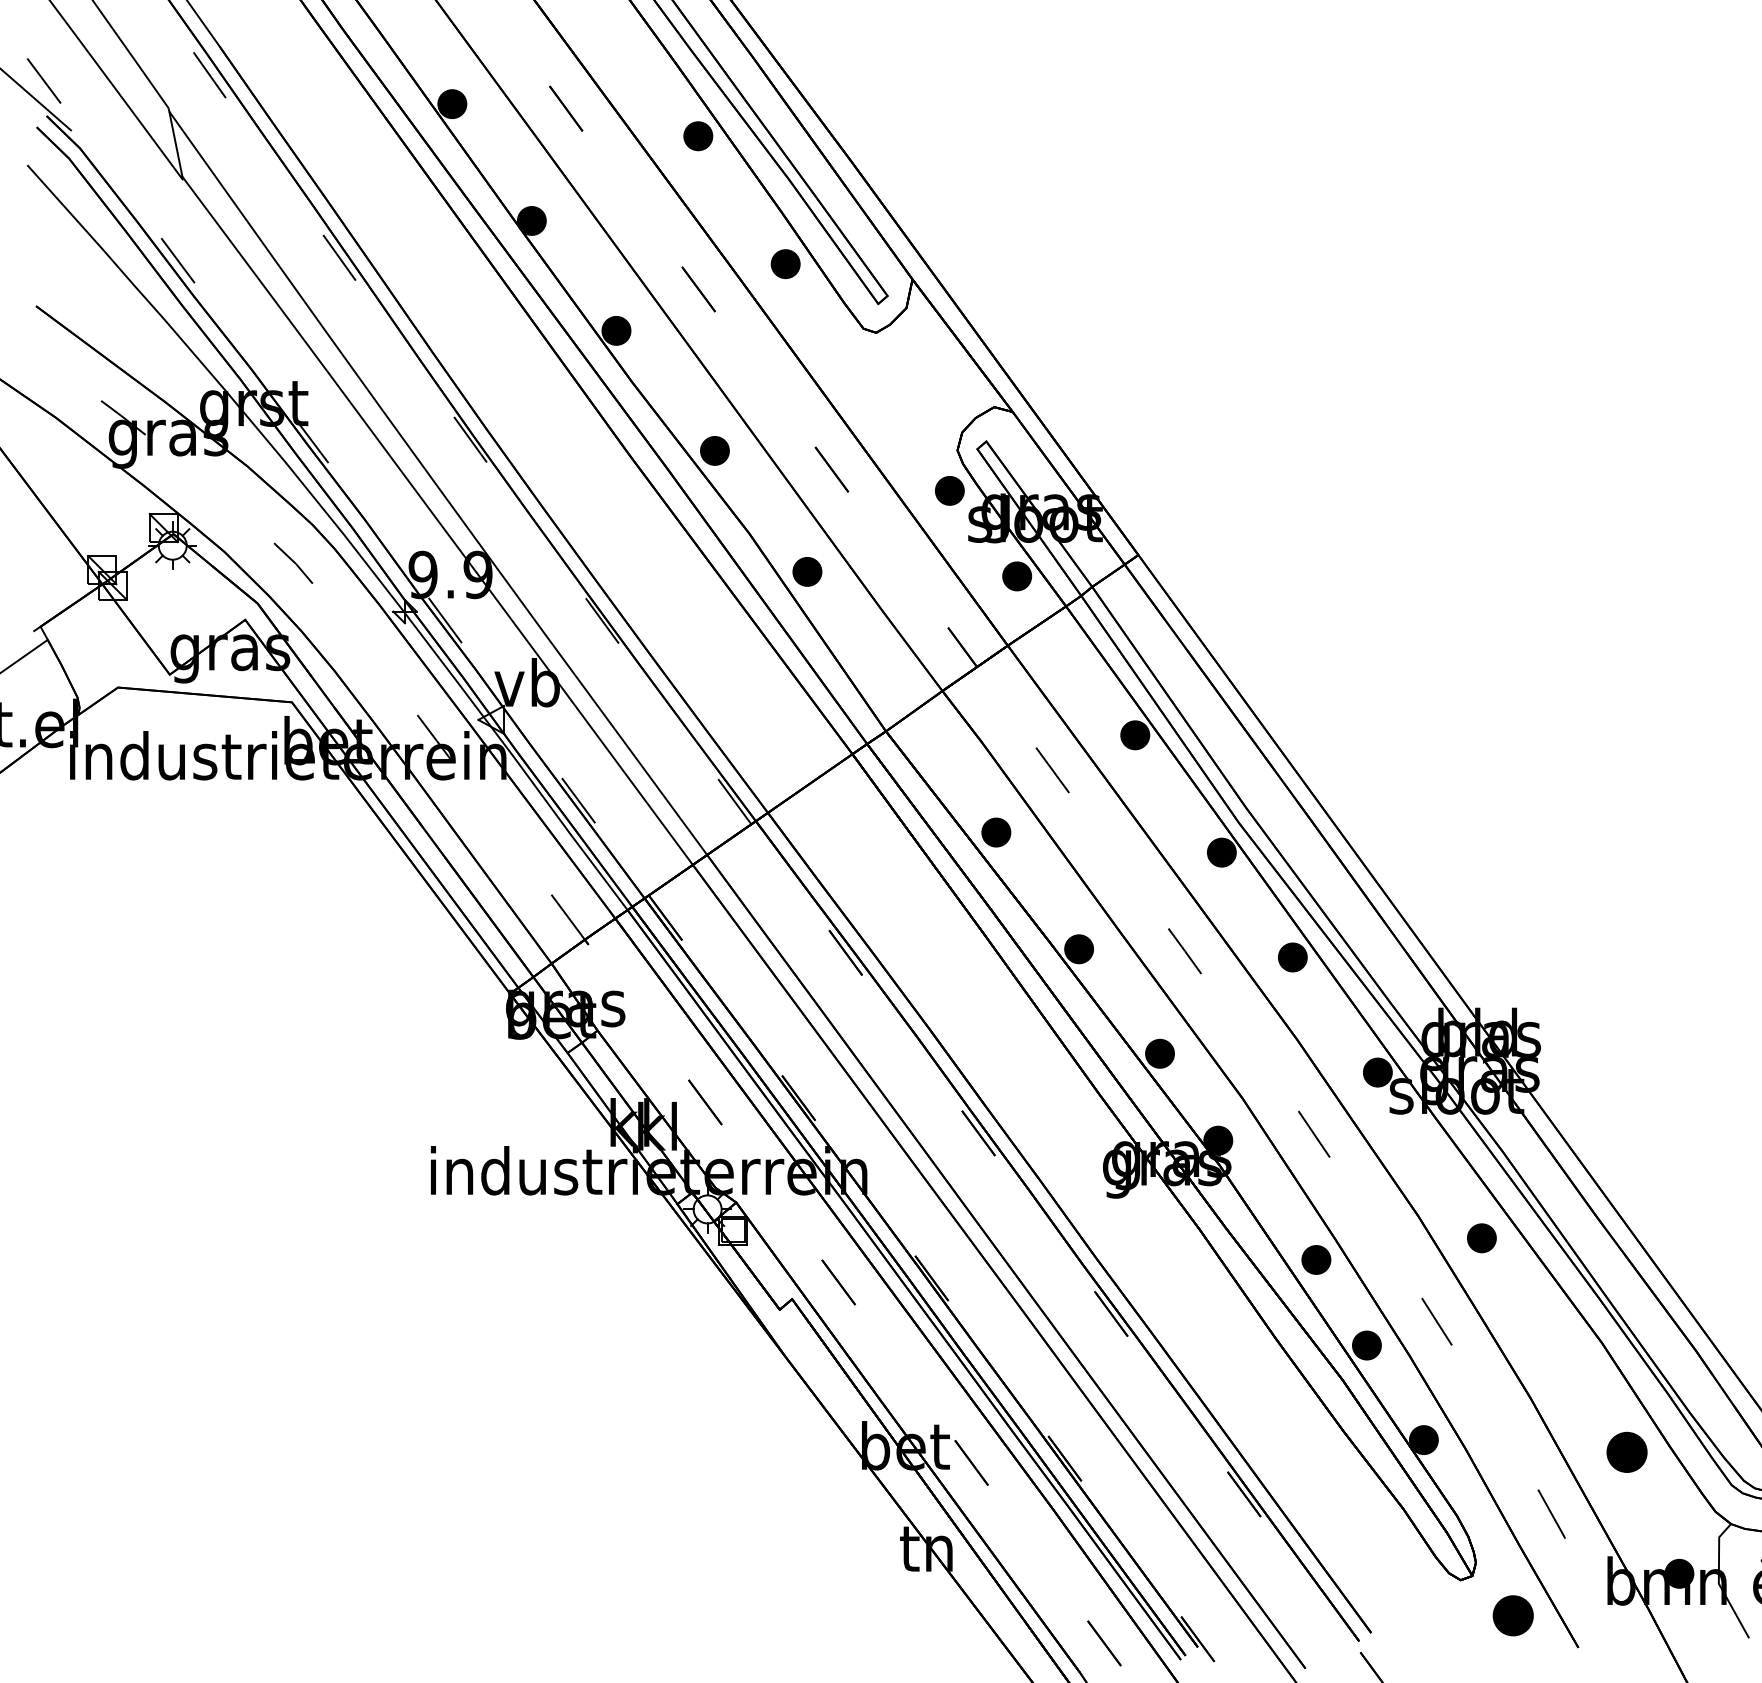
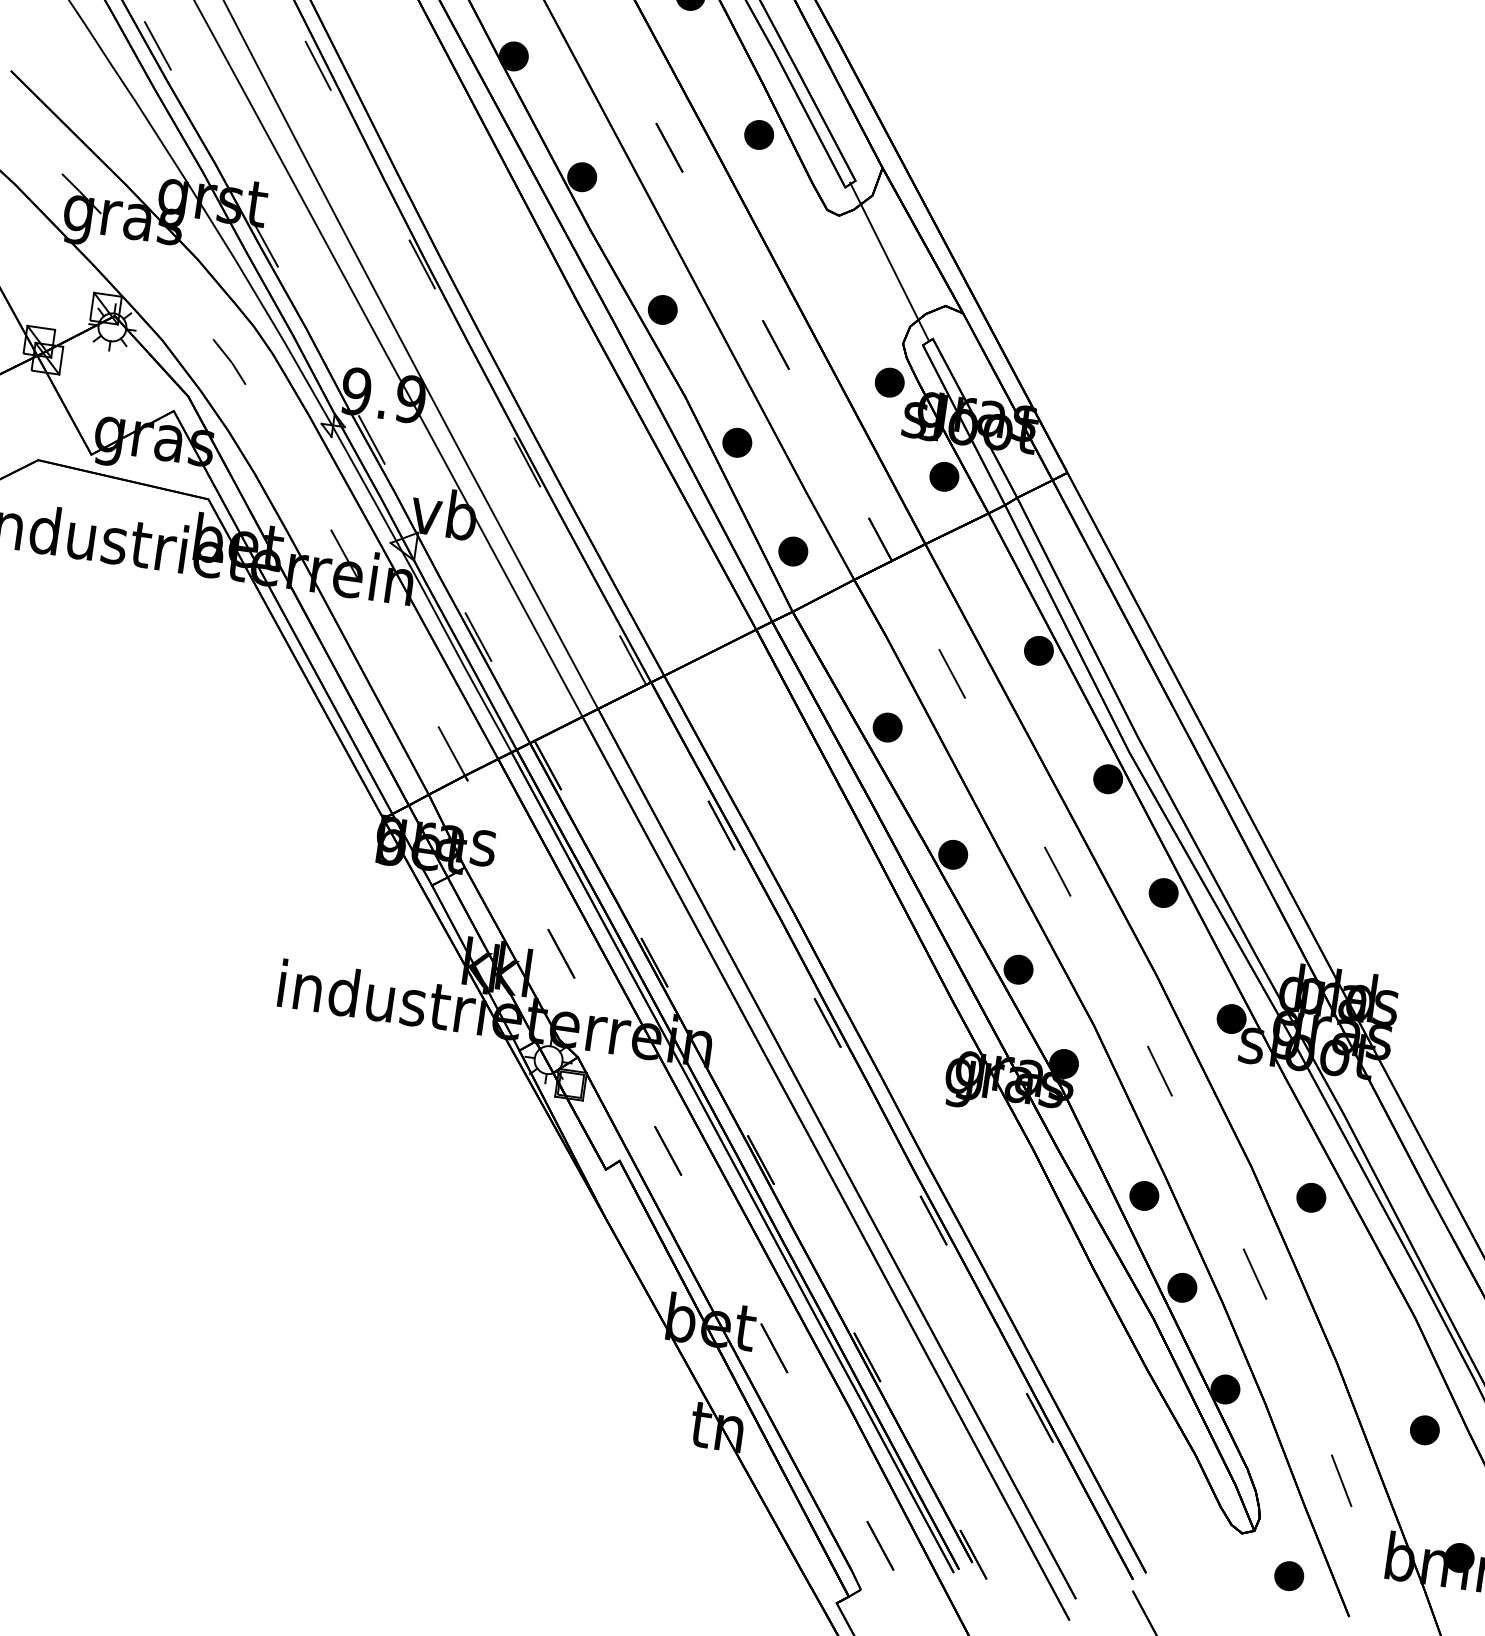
line: (931, 370) -> (888, 260), added
part: (878, 671) -> (793, 551), added
part: (1626, 1452) -> (1424, 1430), size x0.71
part: (1513, 1615) -> (1289, 1575), size x0.71

